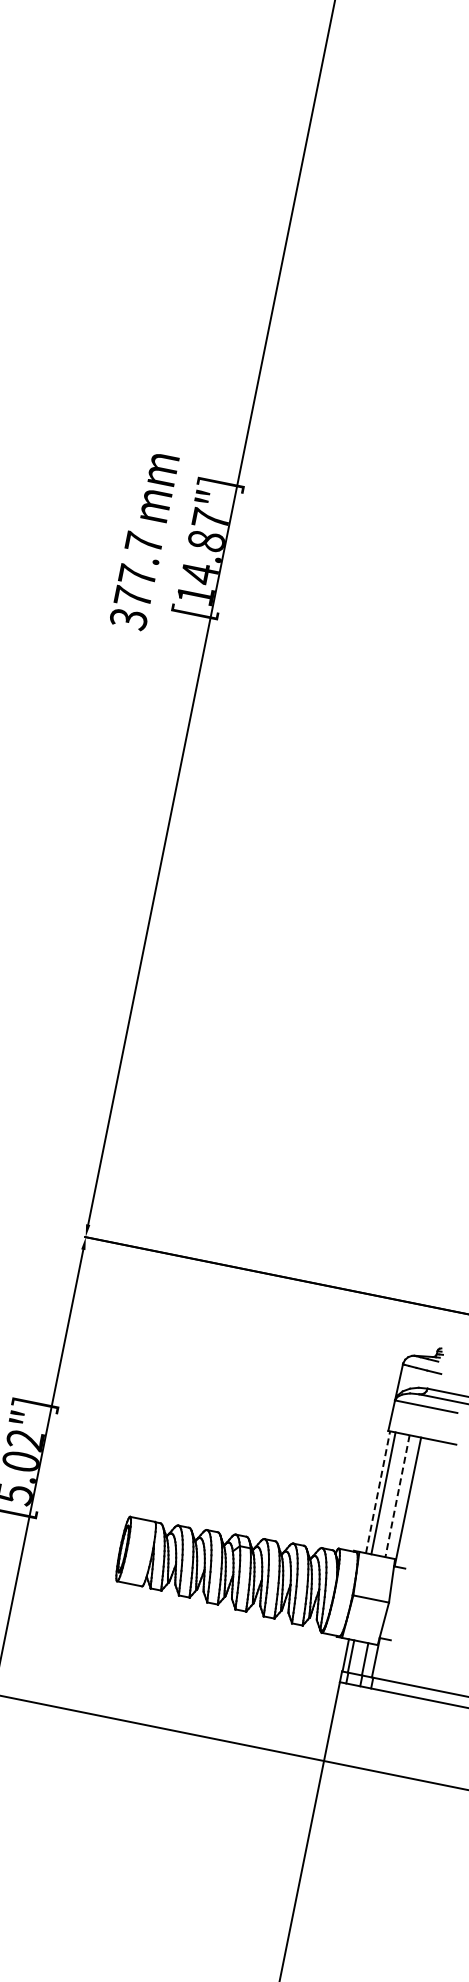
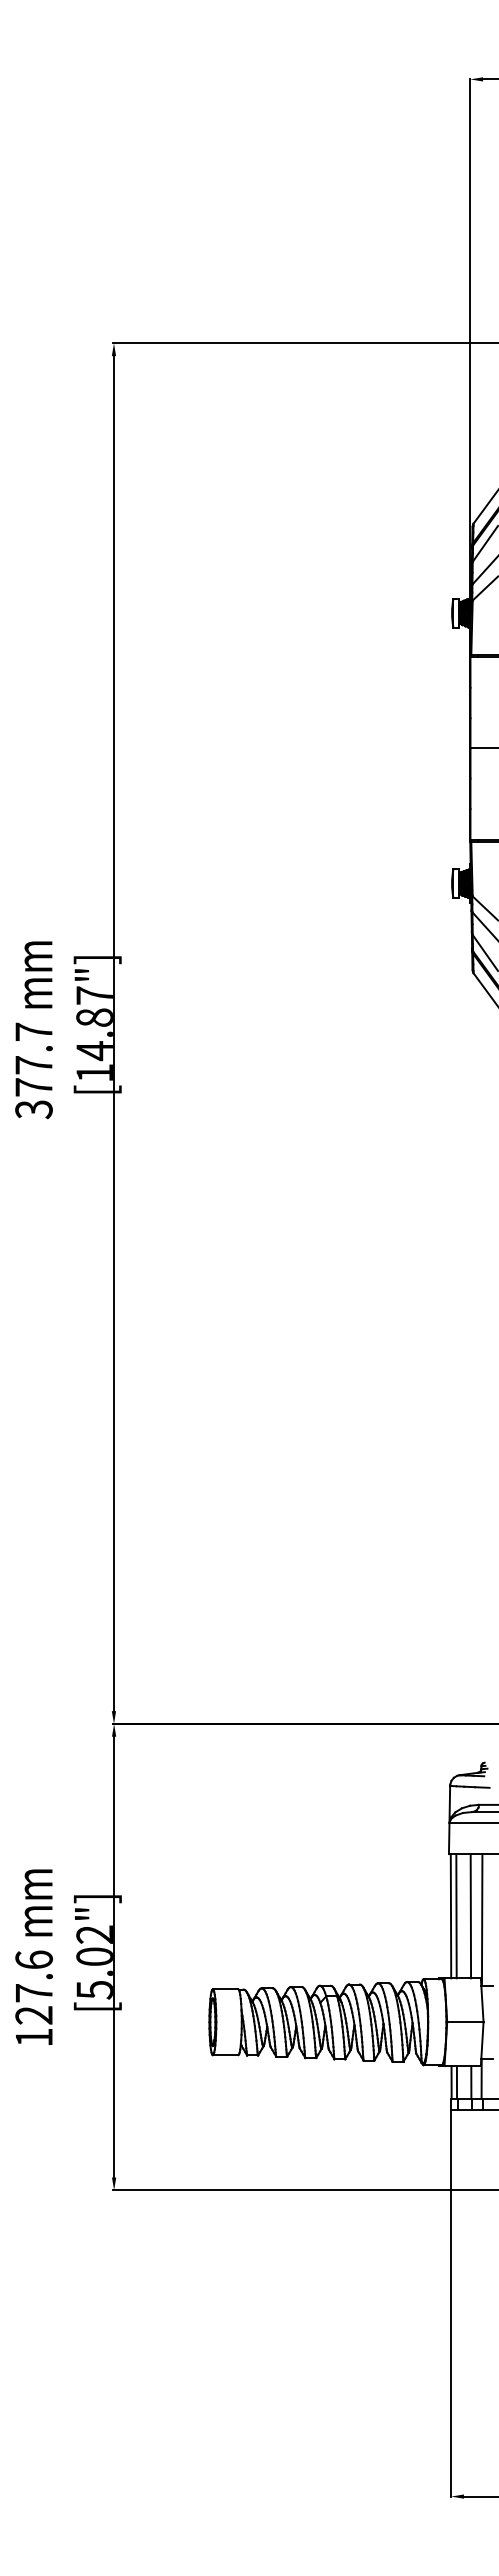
line: (378, 1491) -> (451, 1915), dashed -> solid
line: (397, 1496) -> (470, 1916), dashed -> solid

